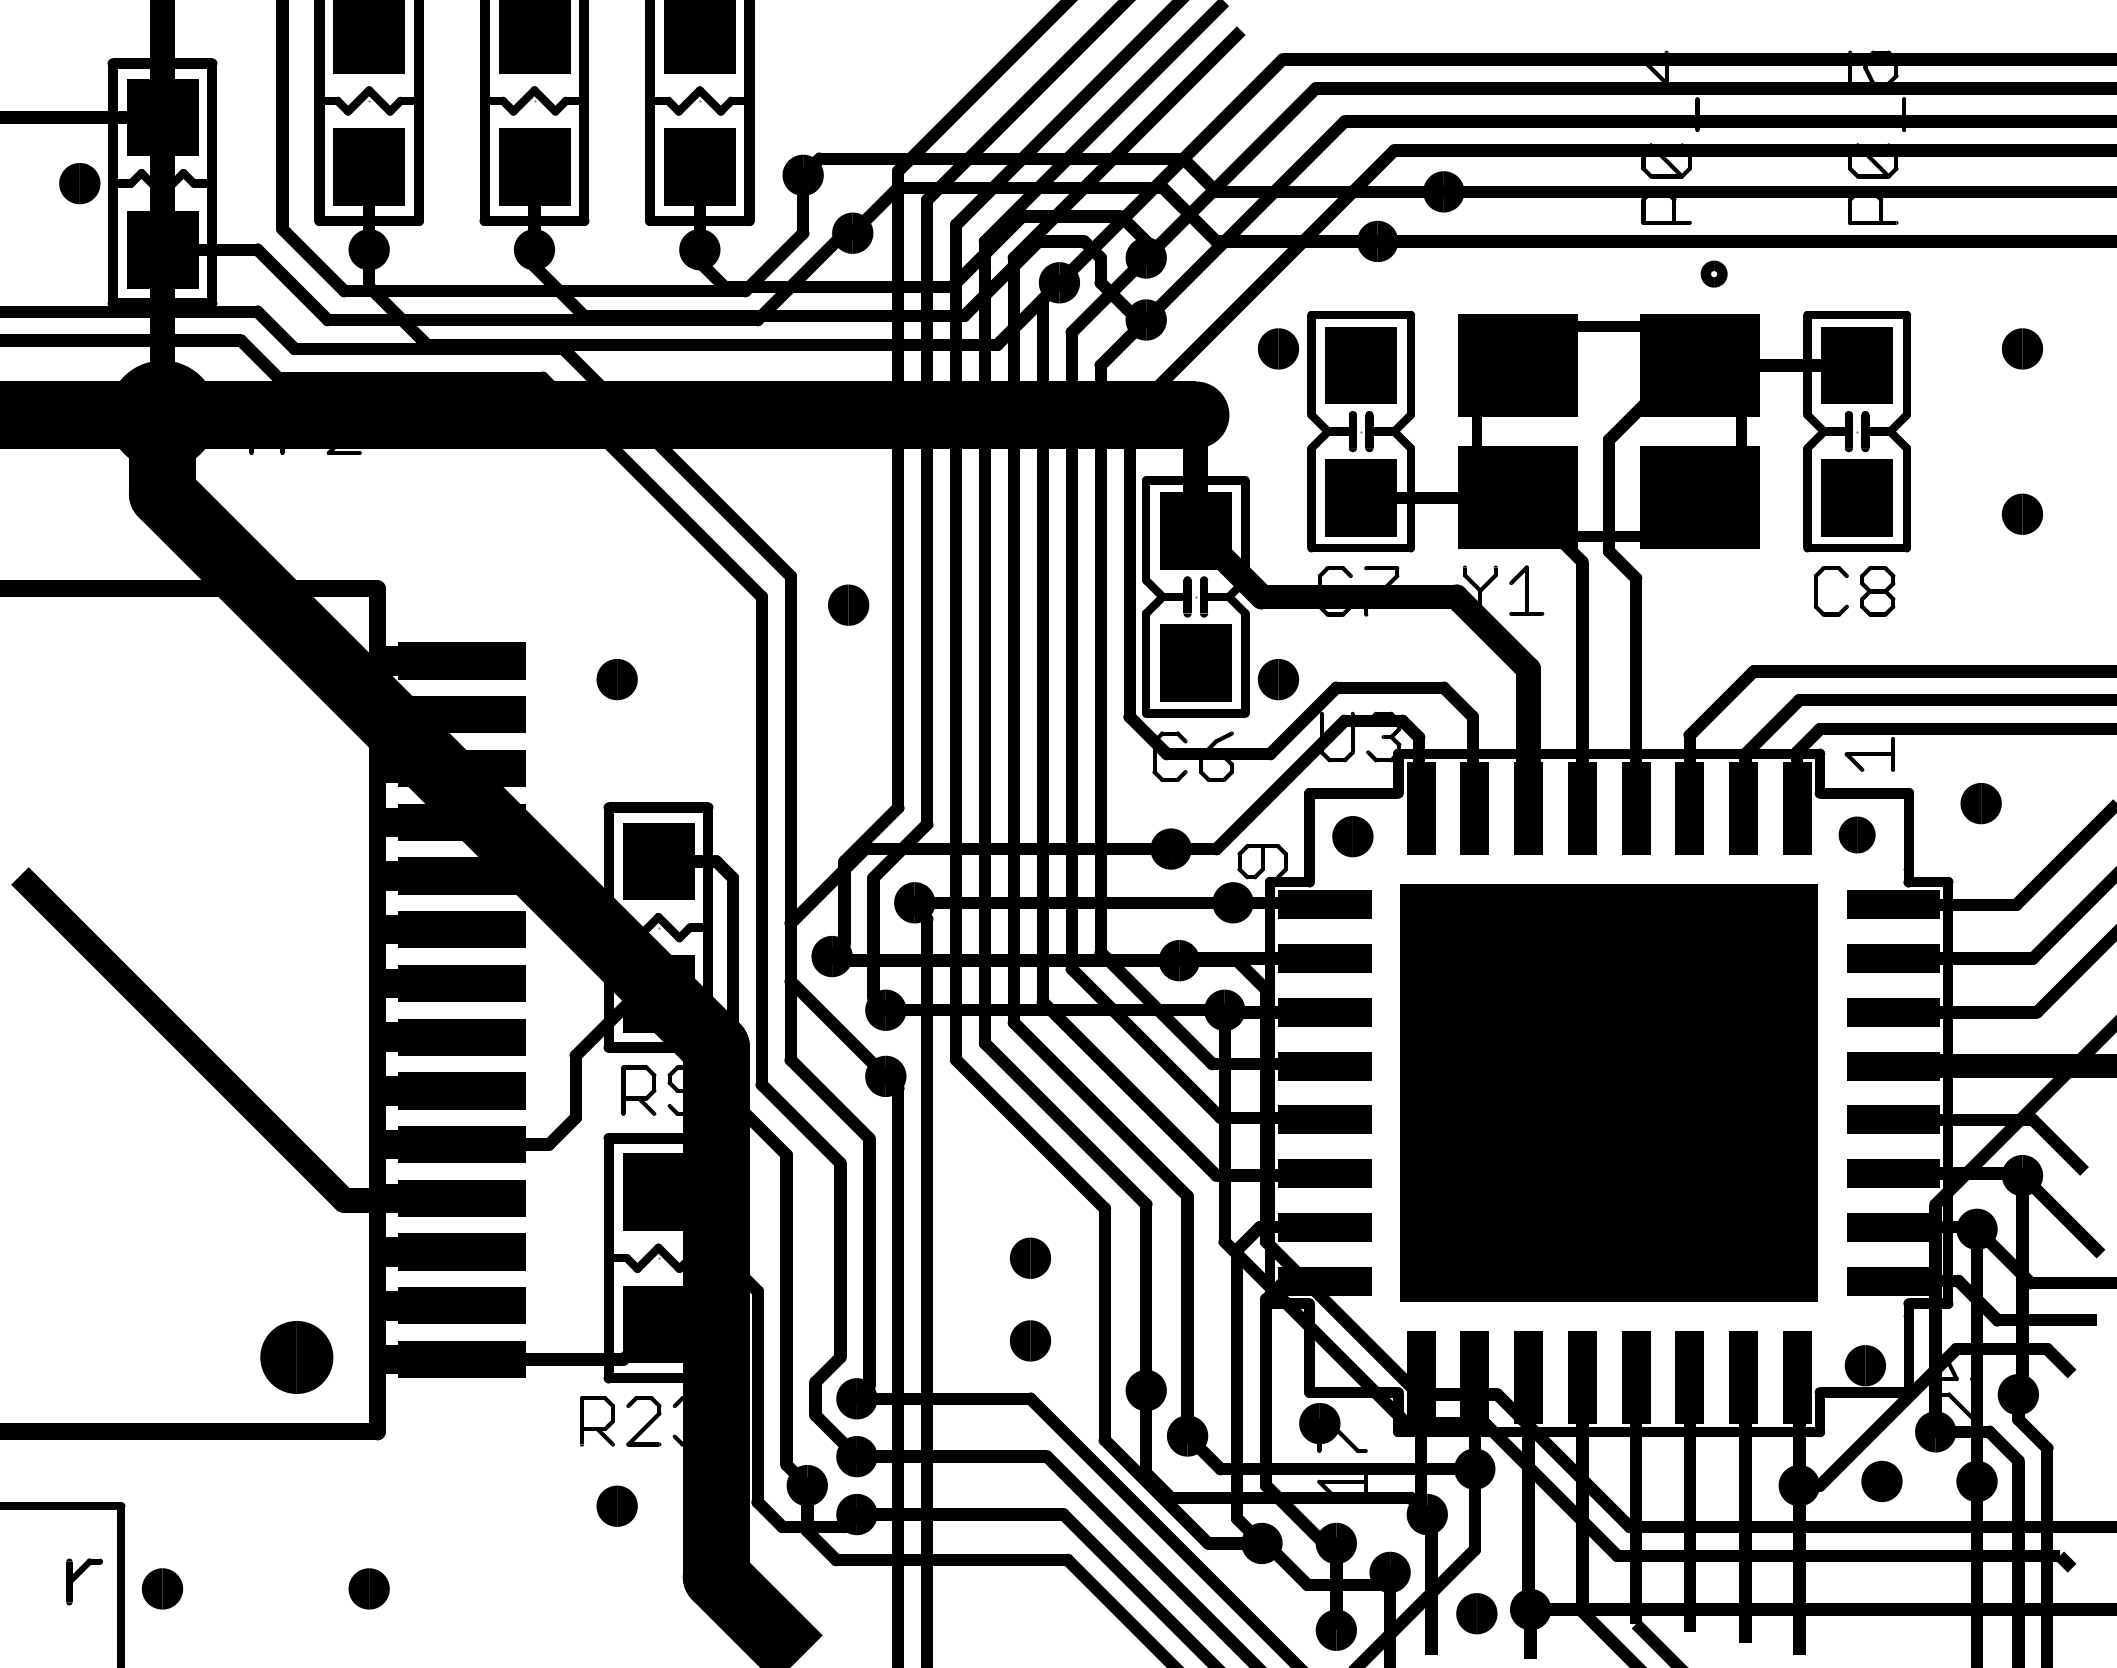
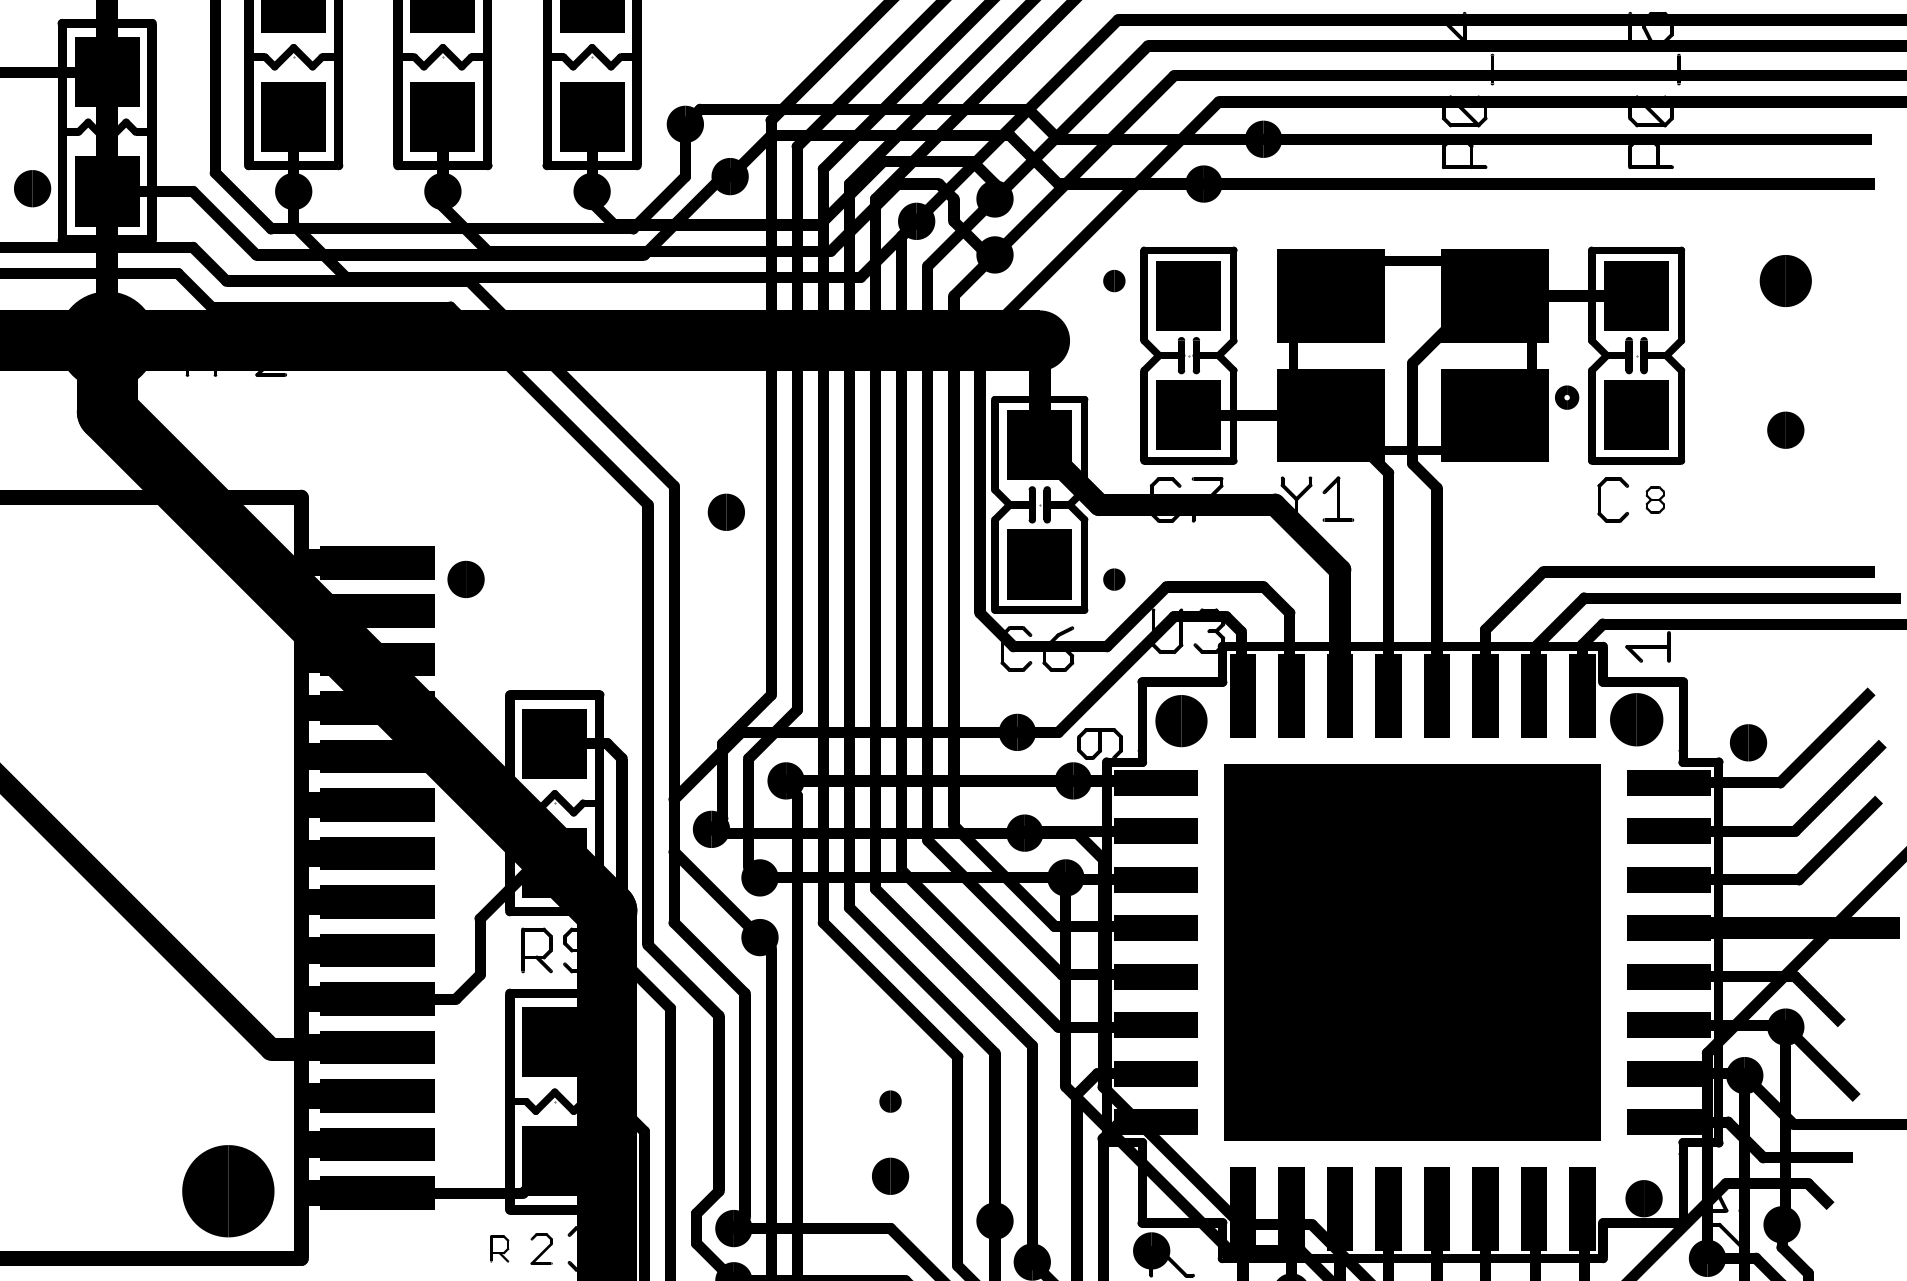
part: (79, 183) -> (32, 188), moved
part: (1713, 273) -> (1566, 397), moved
part: (1278, 348) -> (1114, 280), size x0.6
part: (2022, 348) -> (1785, 280), size x1.4
part: (1877, 591) -> (1654, 499), size x0.6
part: (616, 679) -> (465, 579), moved
part: (1278, 679) -> (1114, 579), size x0.6
part: (1980, 803) -> (1747, 742), moved
part: (1856, 834) -> (1636, 719), size x1.6
part: (1352, 836) -> (1181, 721), size x1.4
part: (1030, 1257) -> (890, 1101), size x0.6
part: (296, 1357) -> (228, 1191), size x1.4
part: (597, 1421) -> (499, 1249), size x0.6
part: (643, 1421) -> (541, 1249), size x0.7

